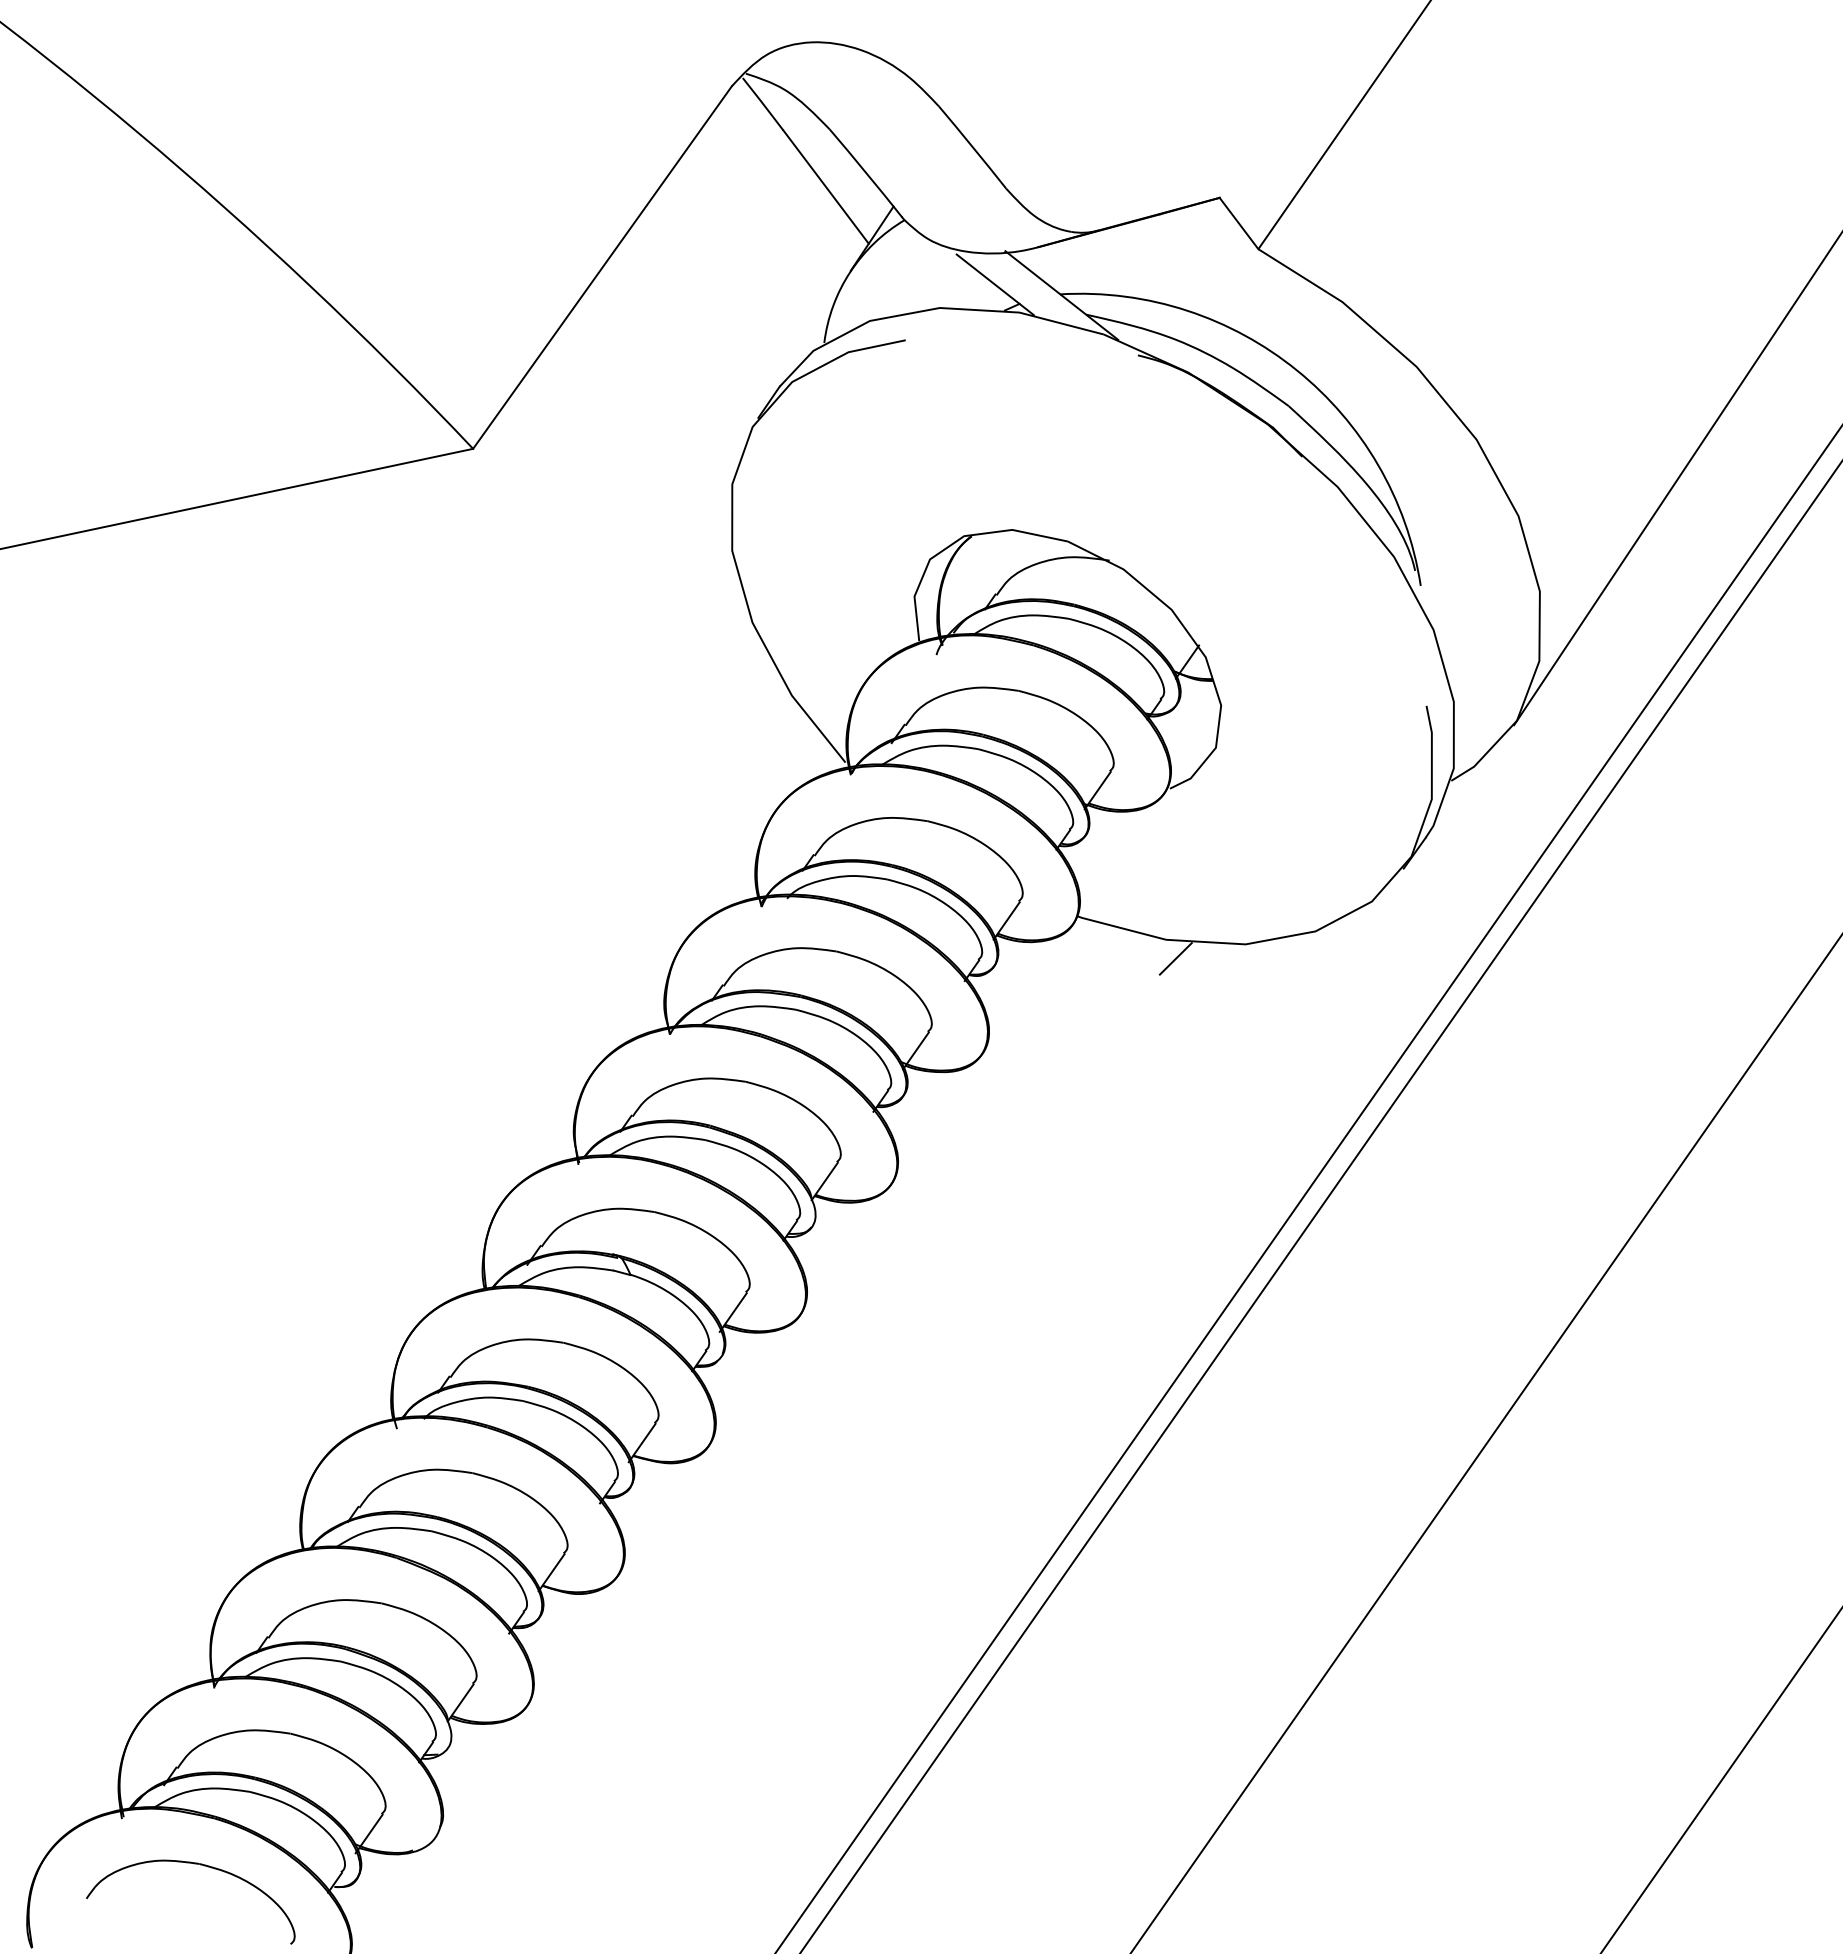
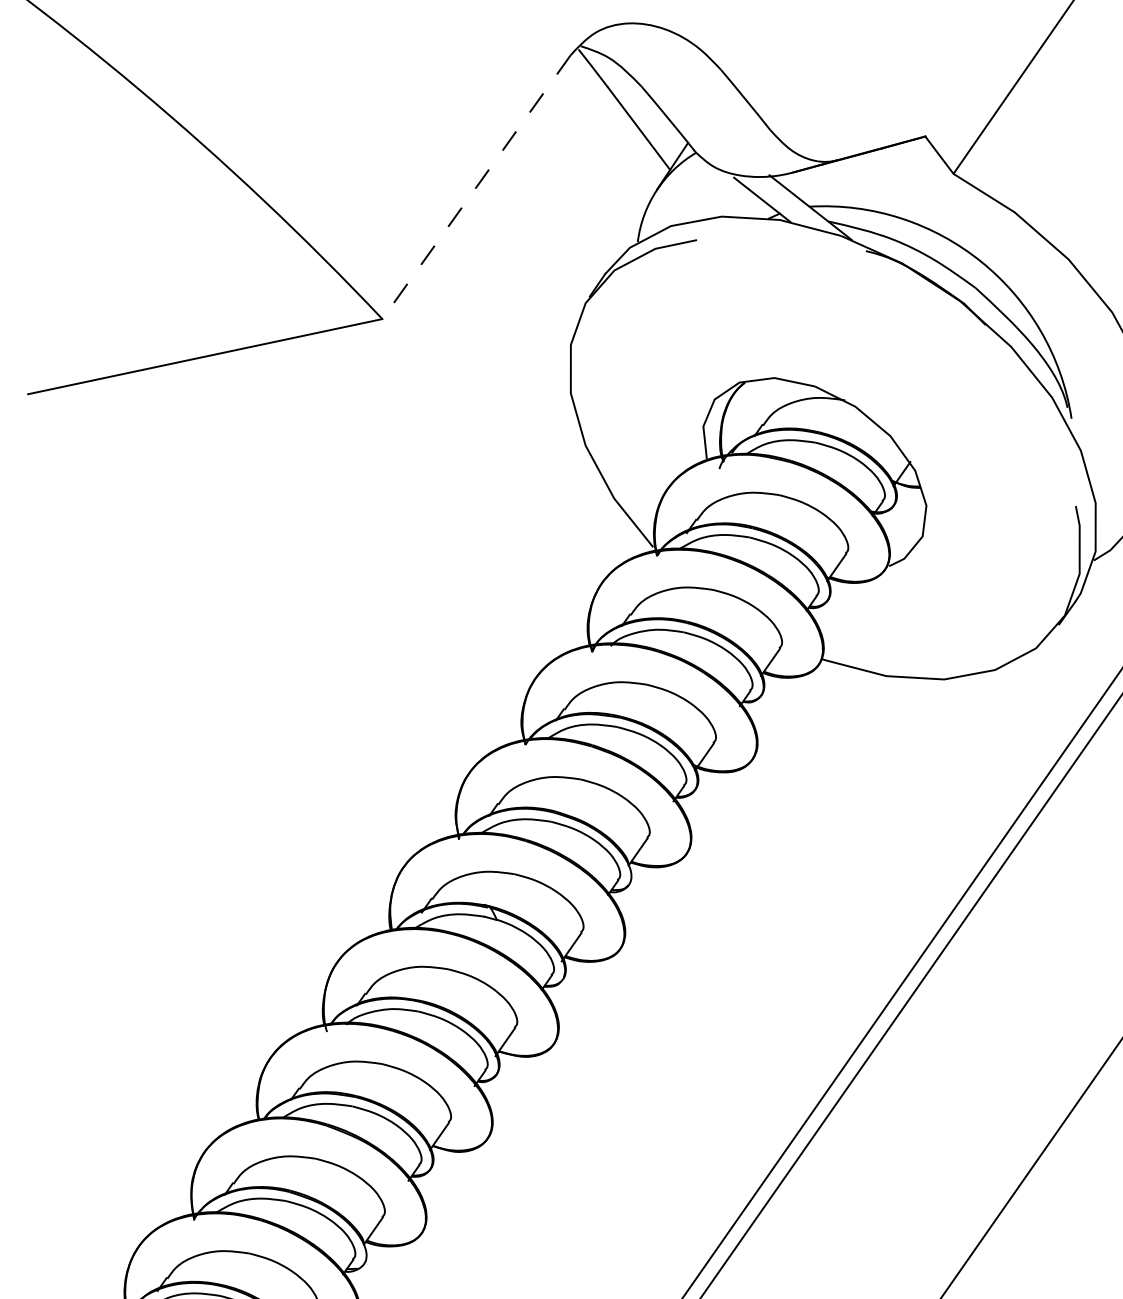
line: (602, 267) -> (476, 187), solid -> dashed
line: (1175, 958) -> (893, 689), removed

